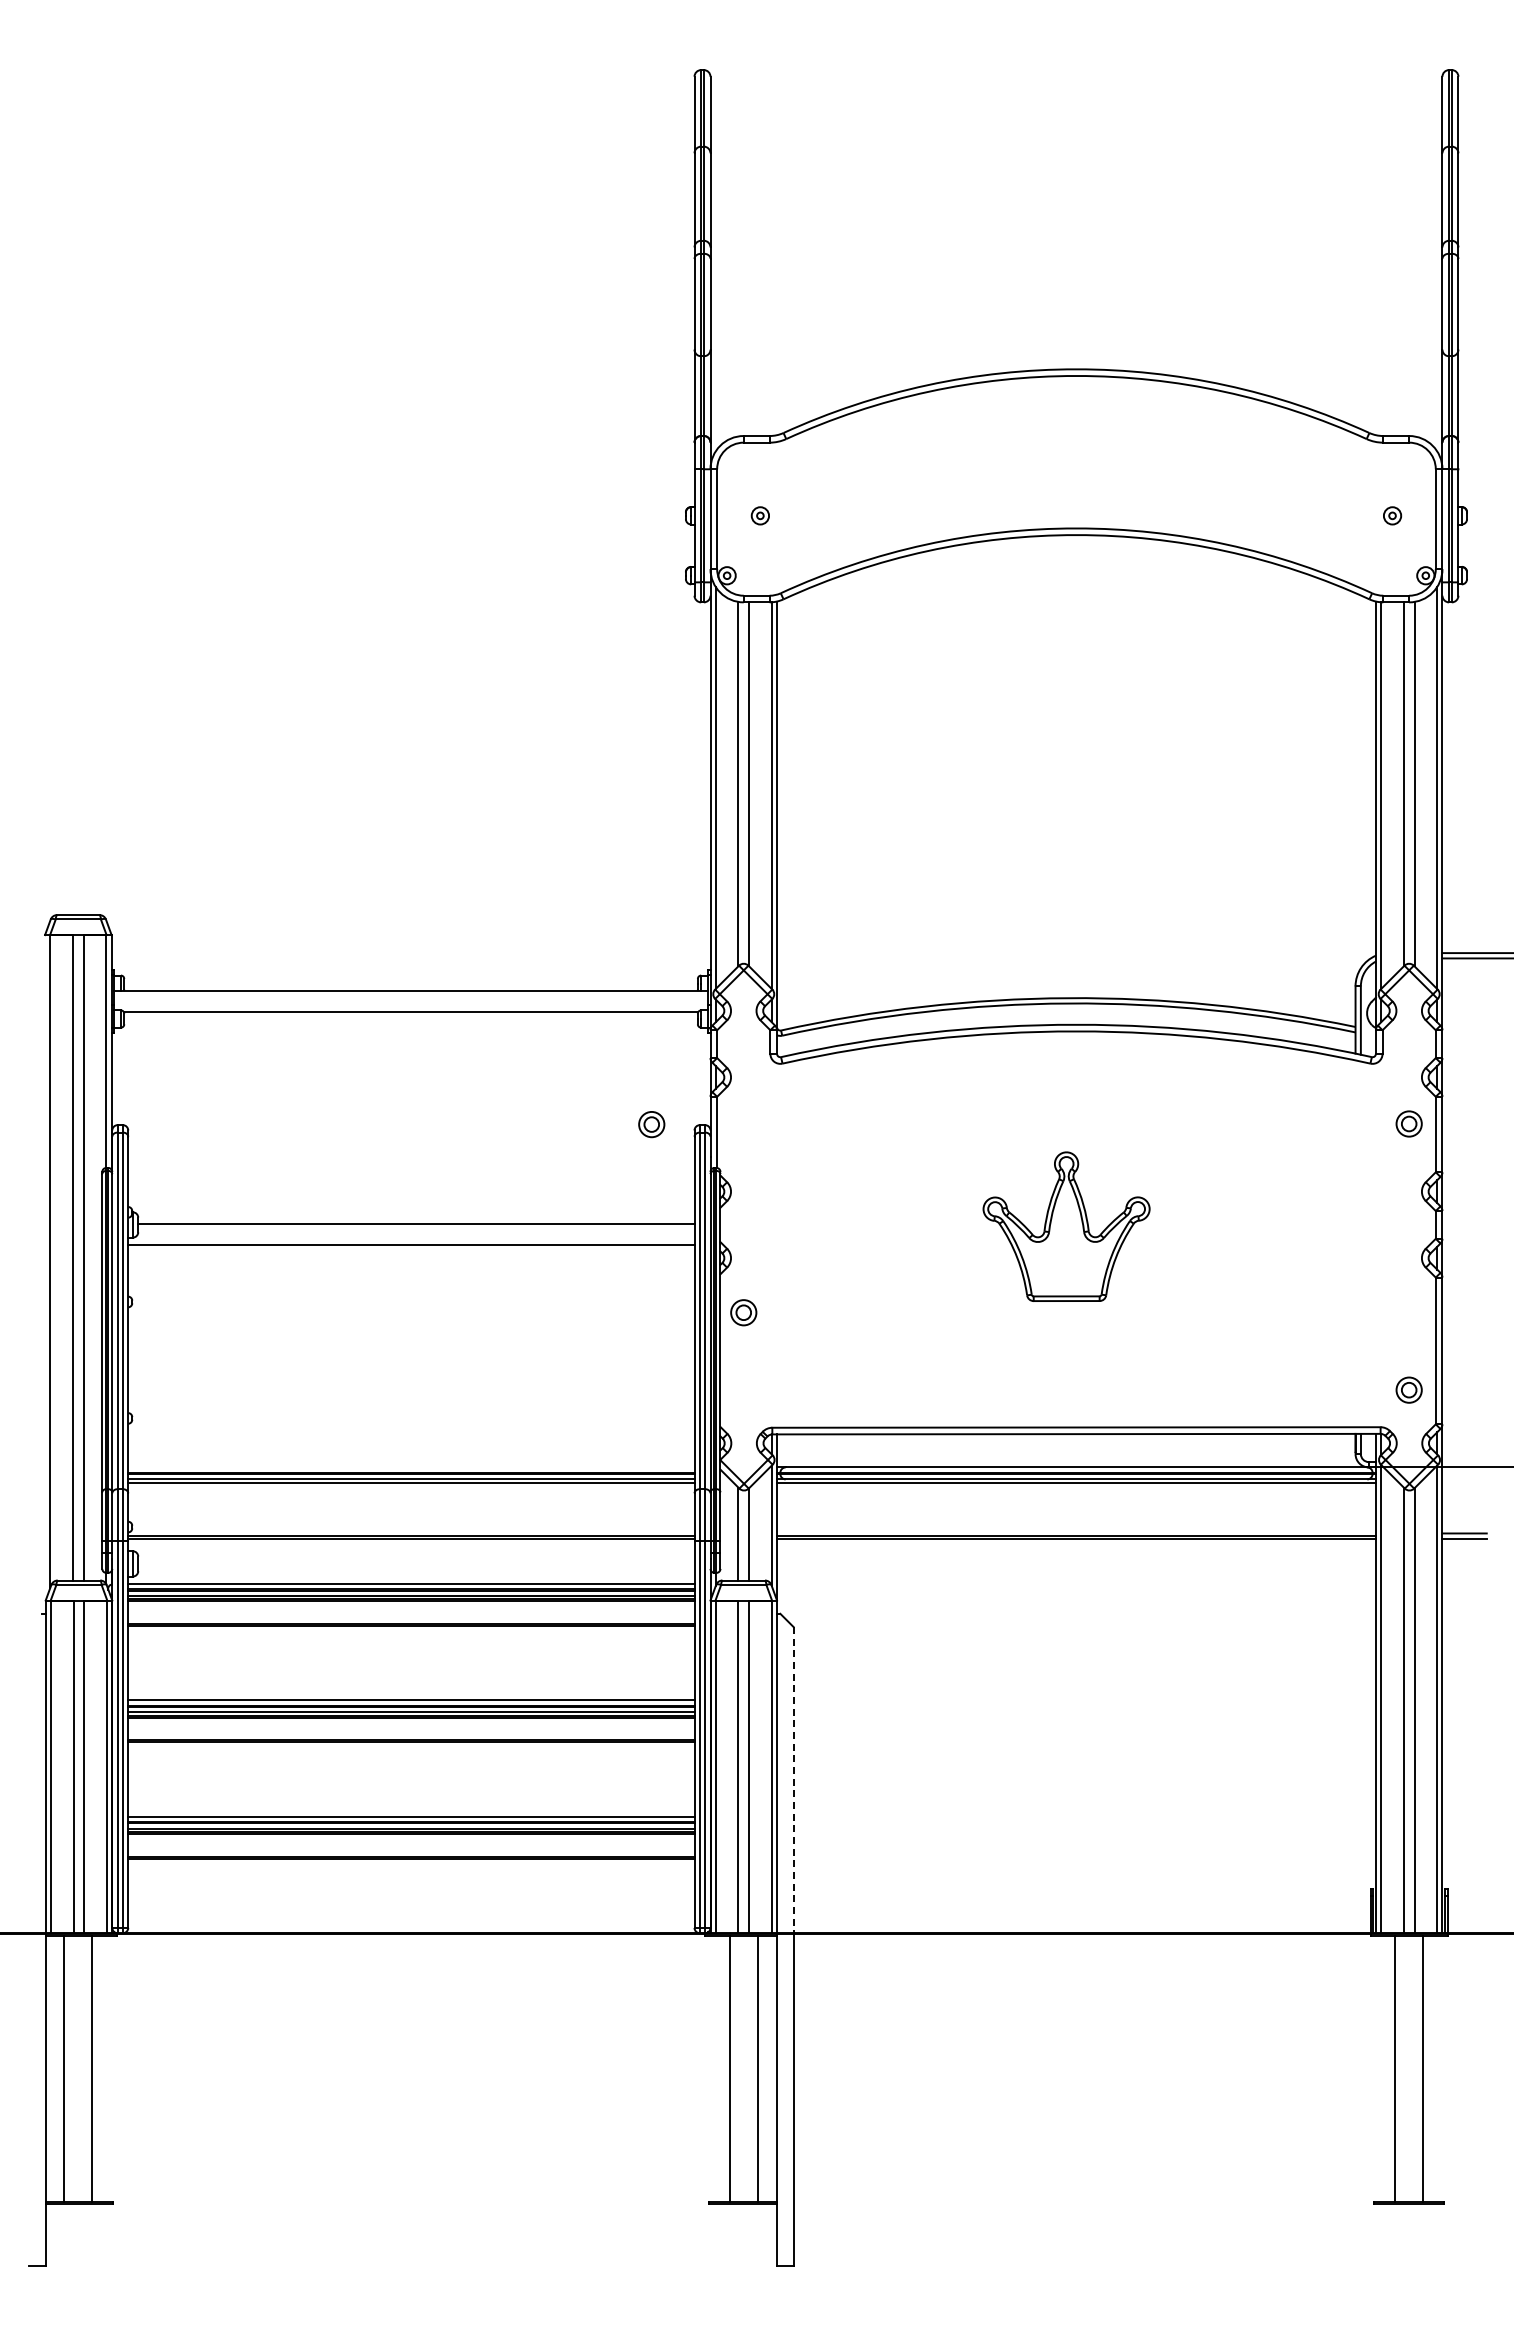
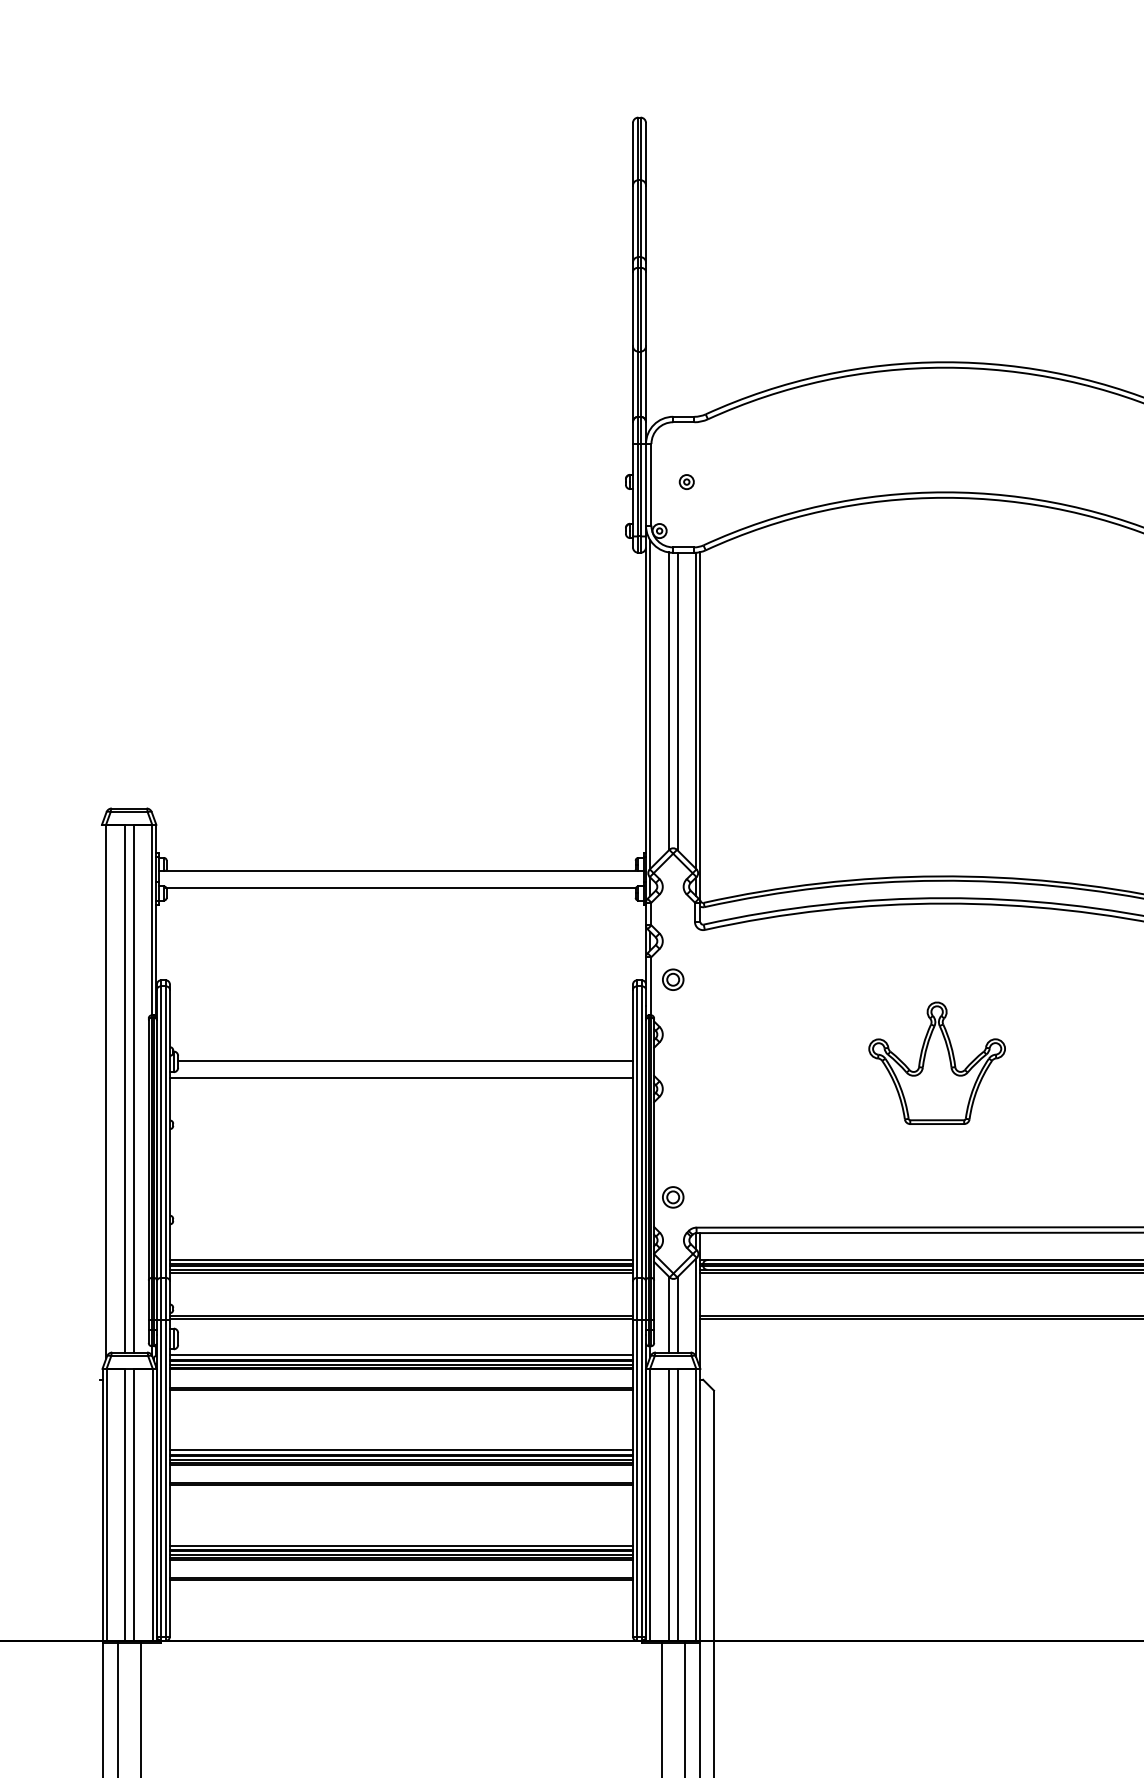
part: (651, 1124) -> (672, 979), moved
part: (743, 1312) -> (672, 1197), moved
line: (411, 1467) -> (401, 1260), added
line: (793, 1780) -> (713, 1516), dashed -> solid

